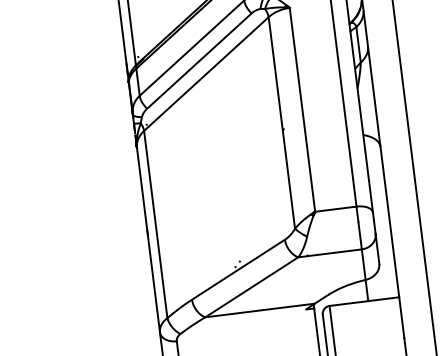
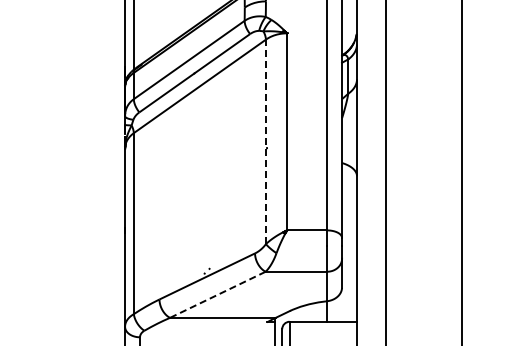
line: (281, 122) -> (265, 141), solid -> dashed
line: (251, 287) -> (217, 294), solid -> dashed

